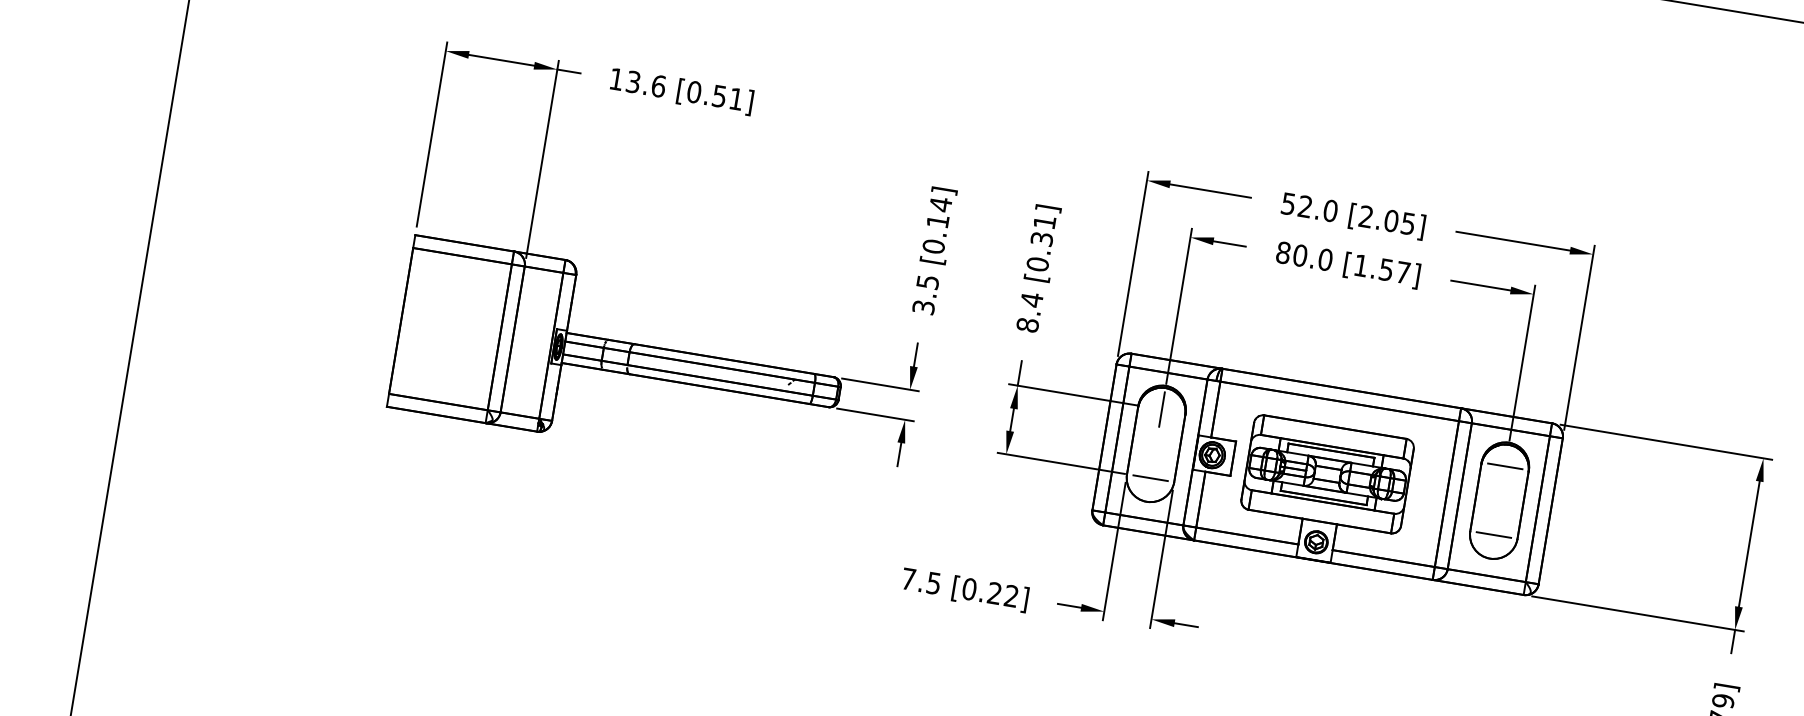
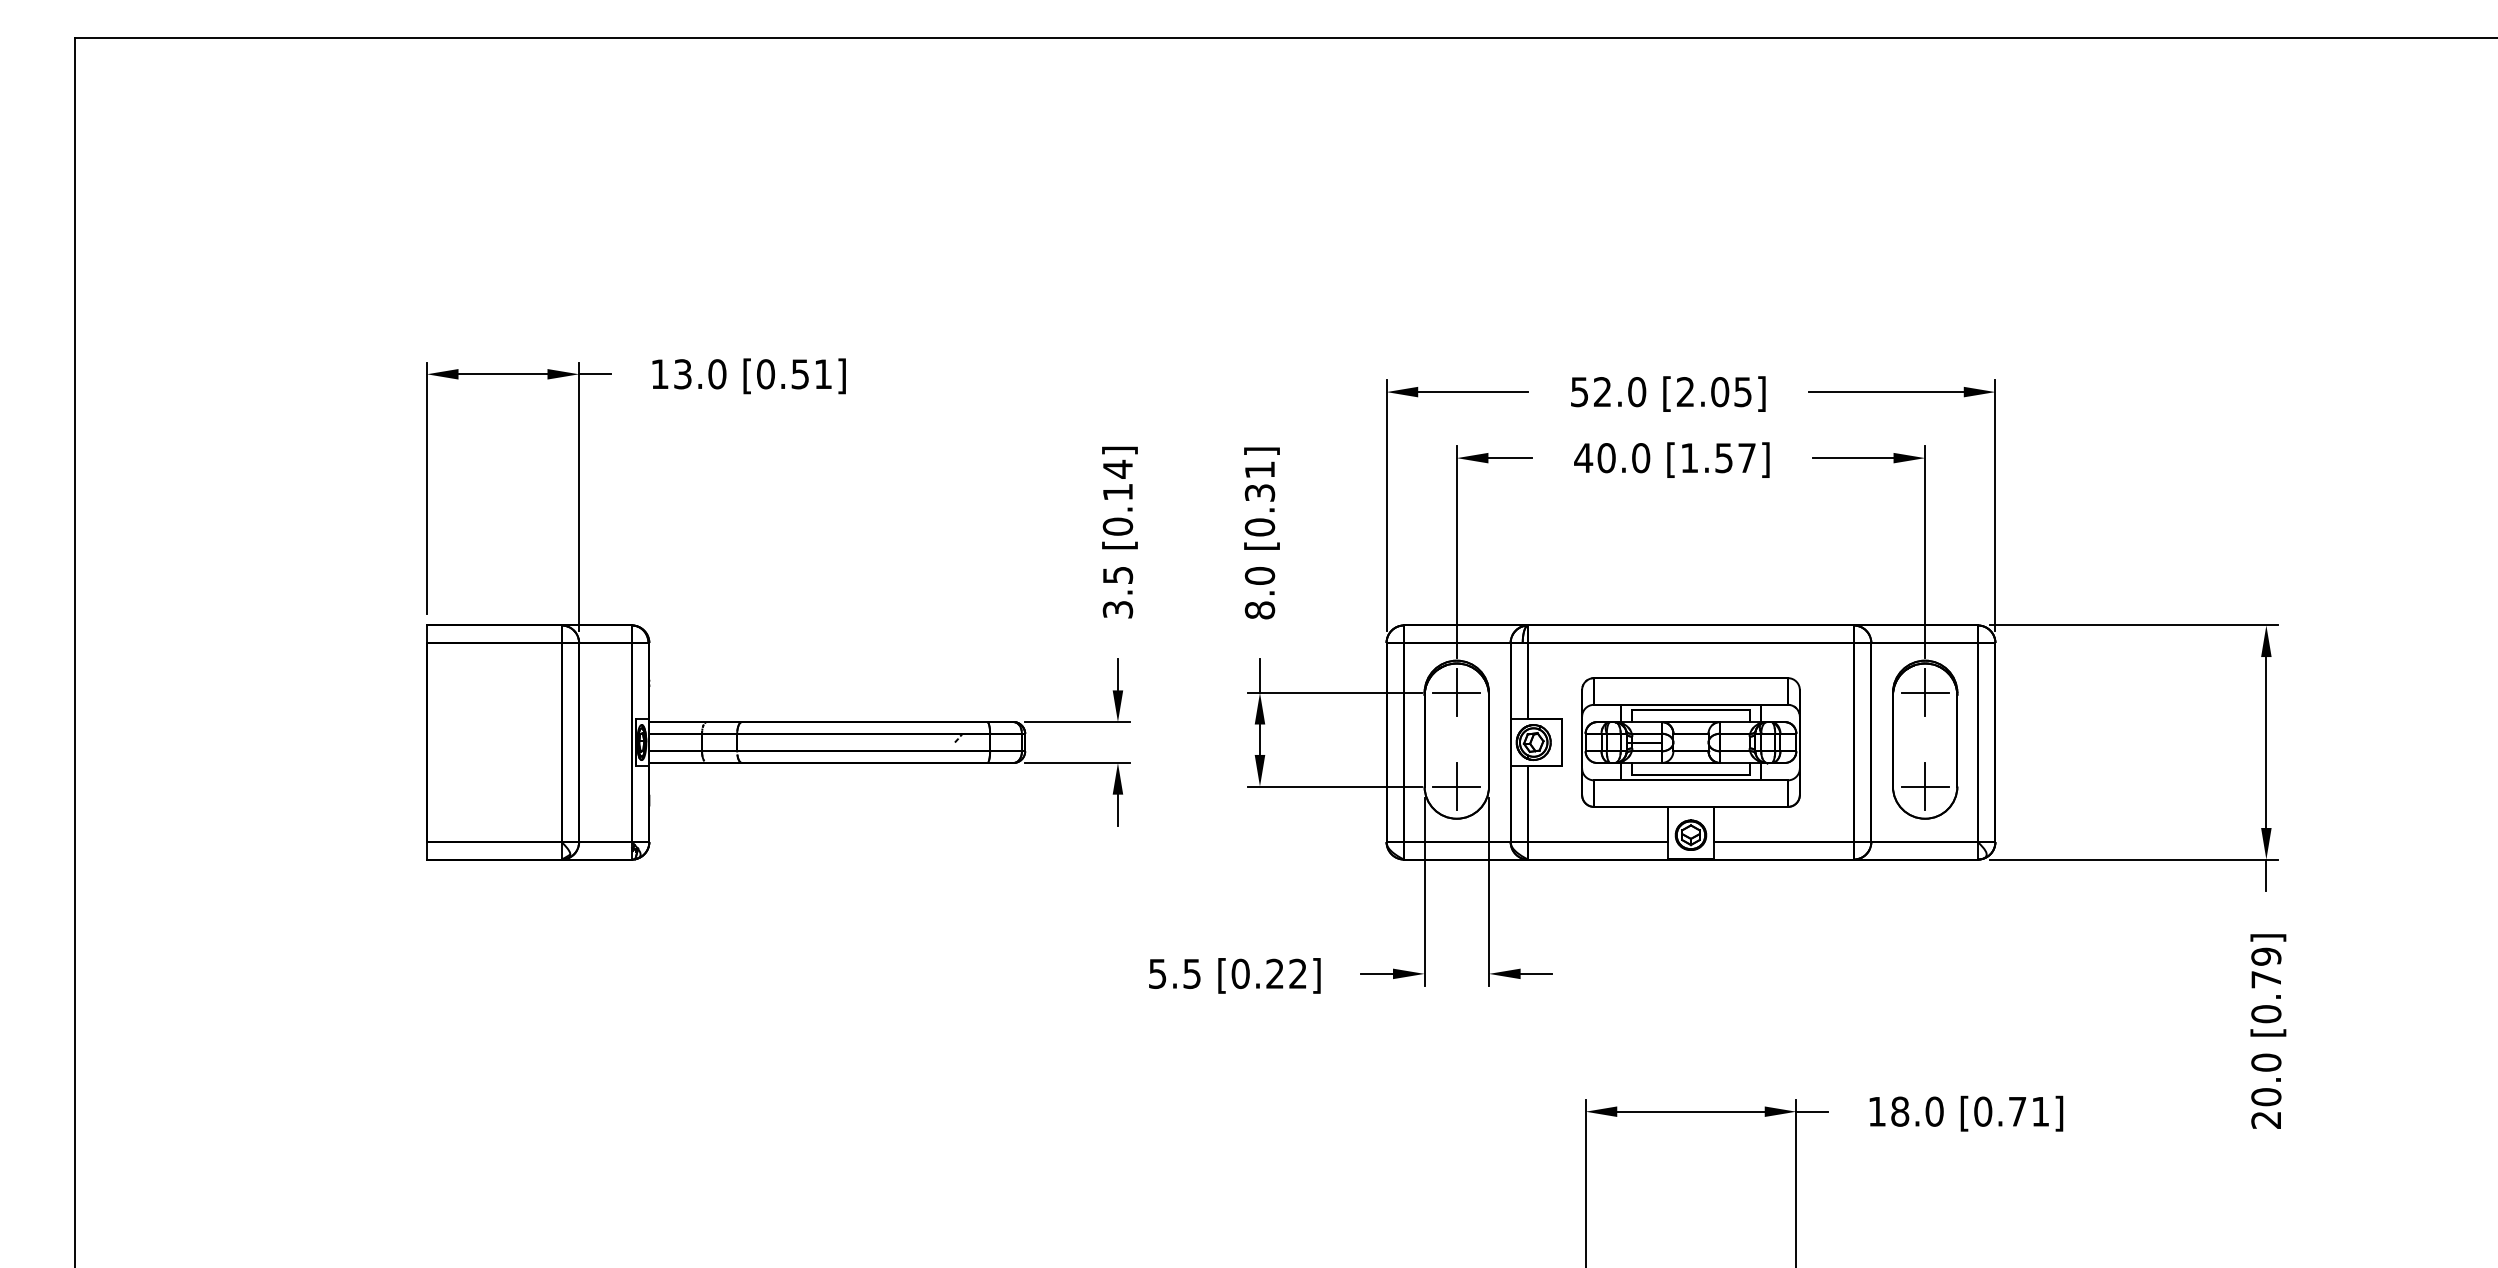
text: (658, 86) -> (717, 374), 13.6 -> 13.0
text: (1283, 253) -> (1583, 458), 80.0 -> 40.0
text: (1031, 299) -> (1259, 575), 8.4 -> 8.0
line: (1161, 409) -> (1456, 692), added
line: (1505, 466) -> (1925, 692), added
line: (1150, 478) -> (1456, 786), added
line: (1494, 535) -> (1925, 786), added
text: (908, 578) -> (1157, 973), 7.5 -> 5.5

